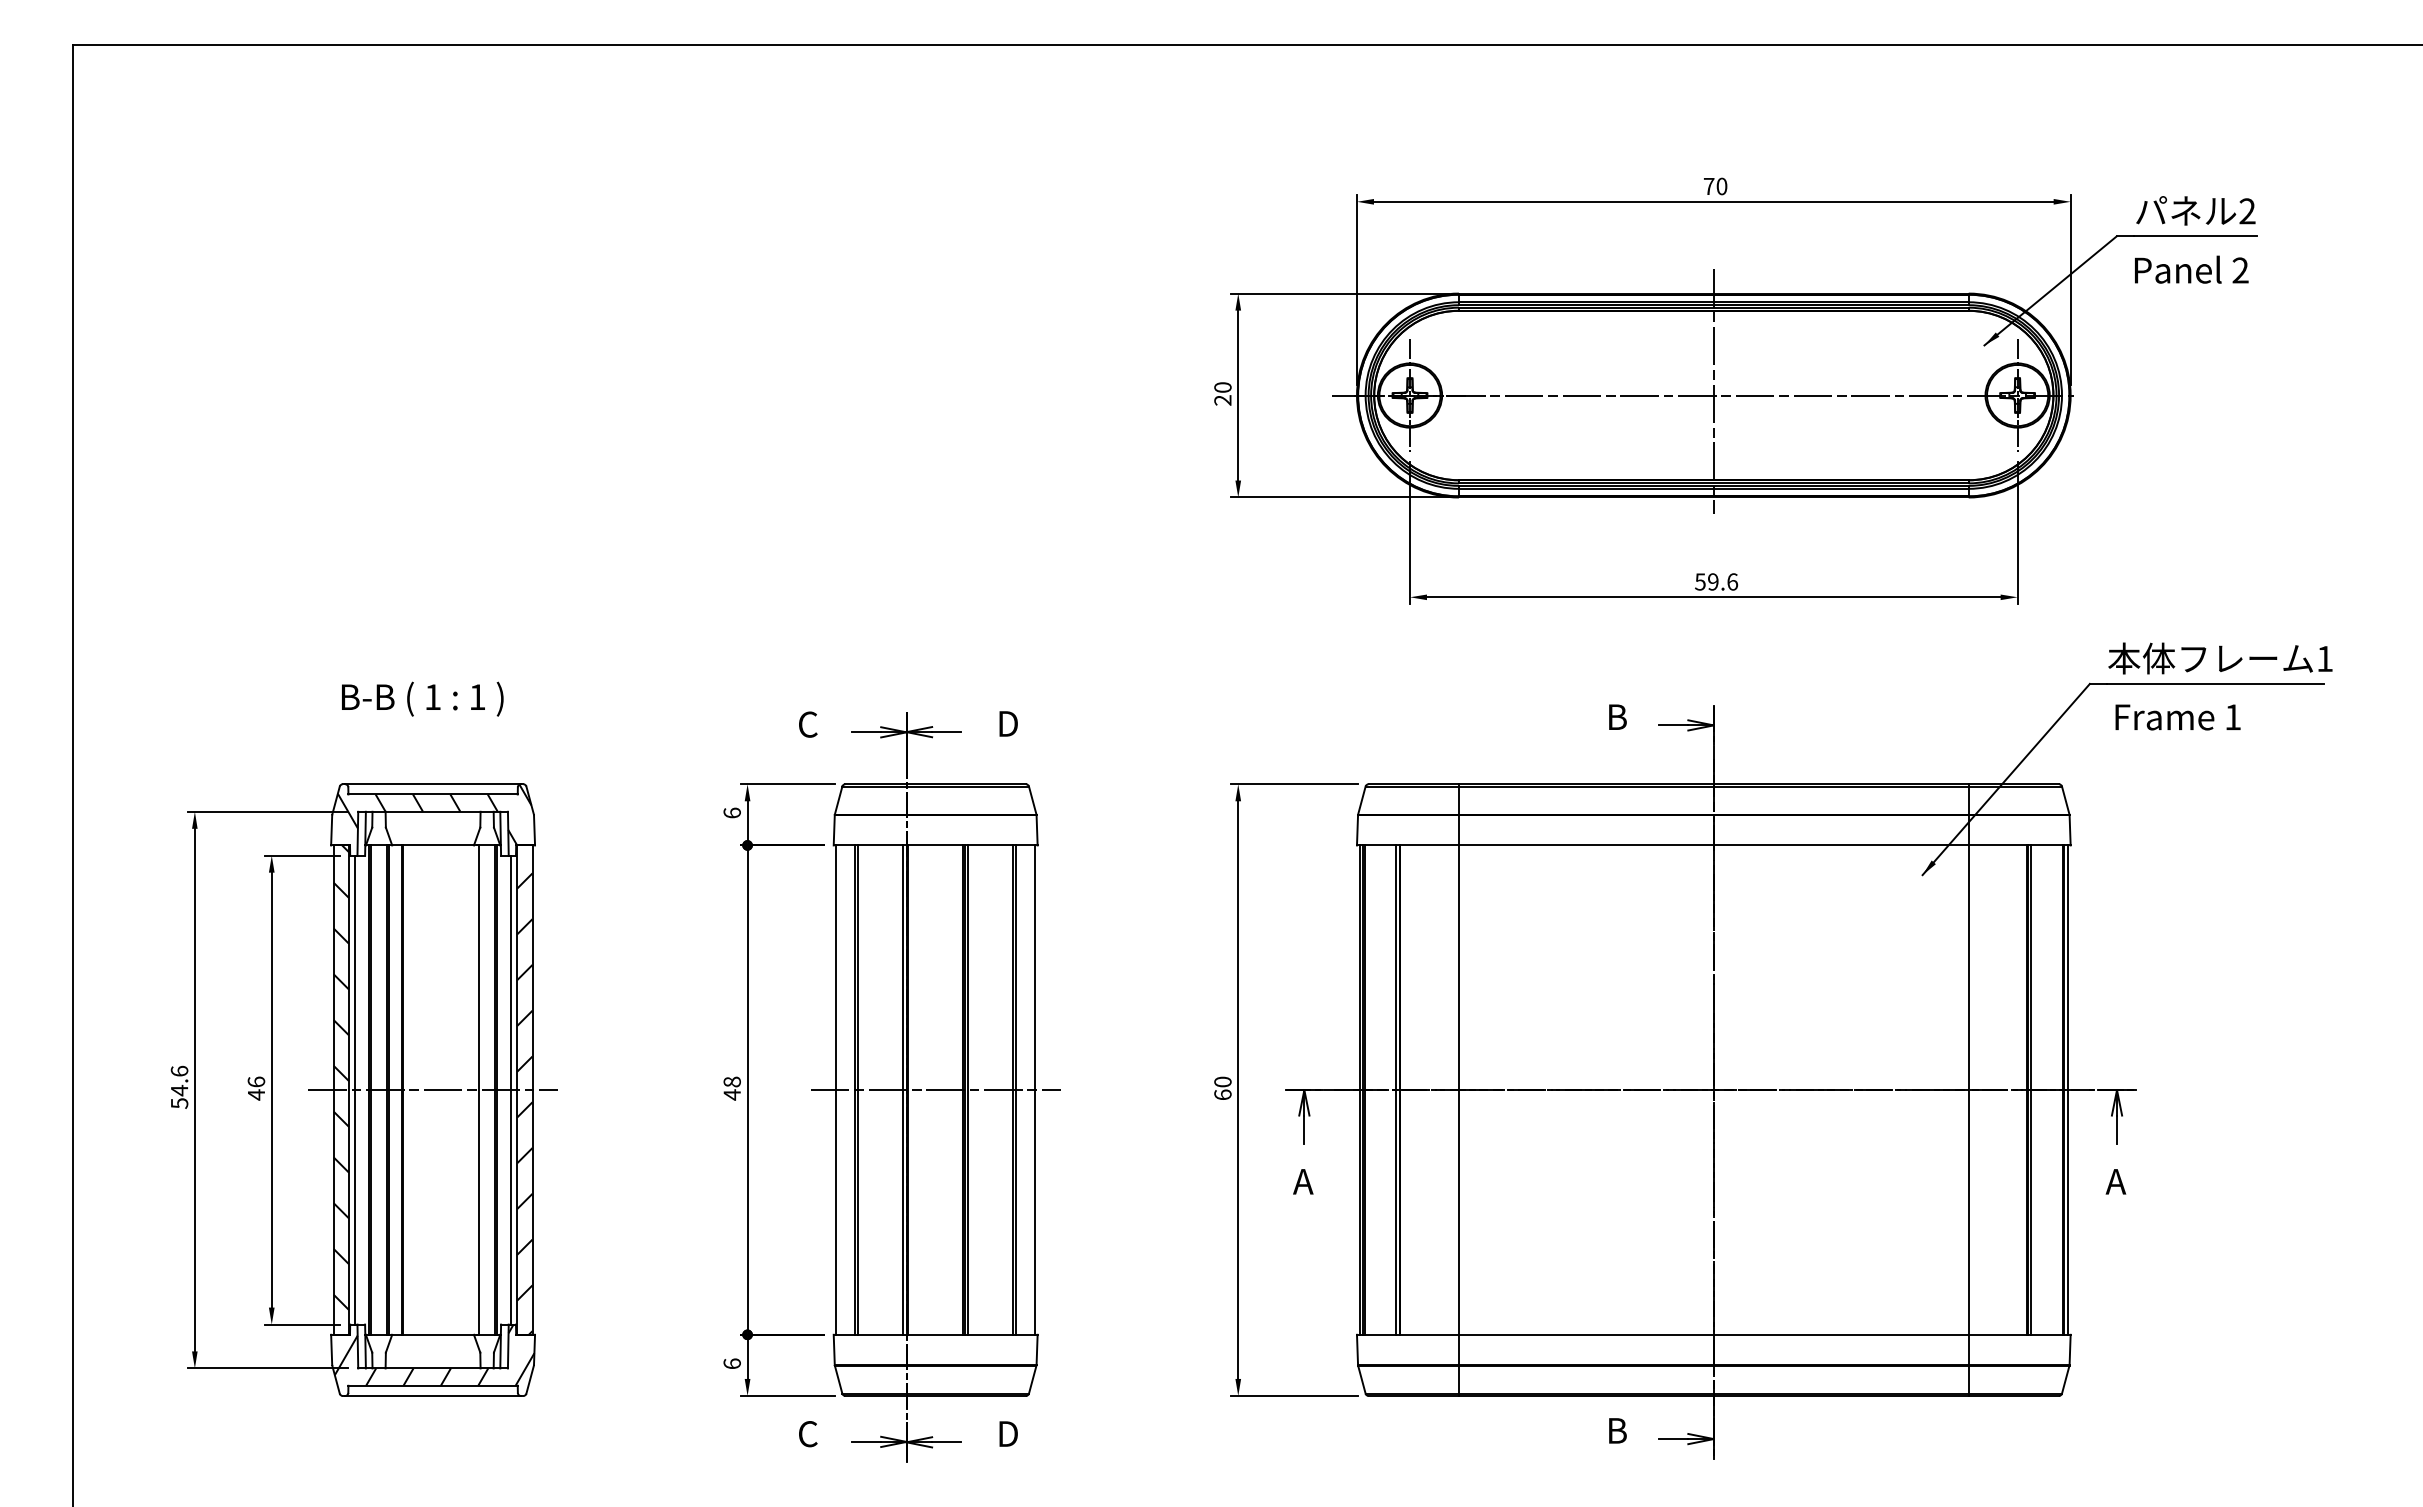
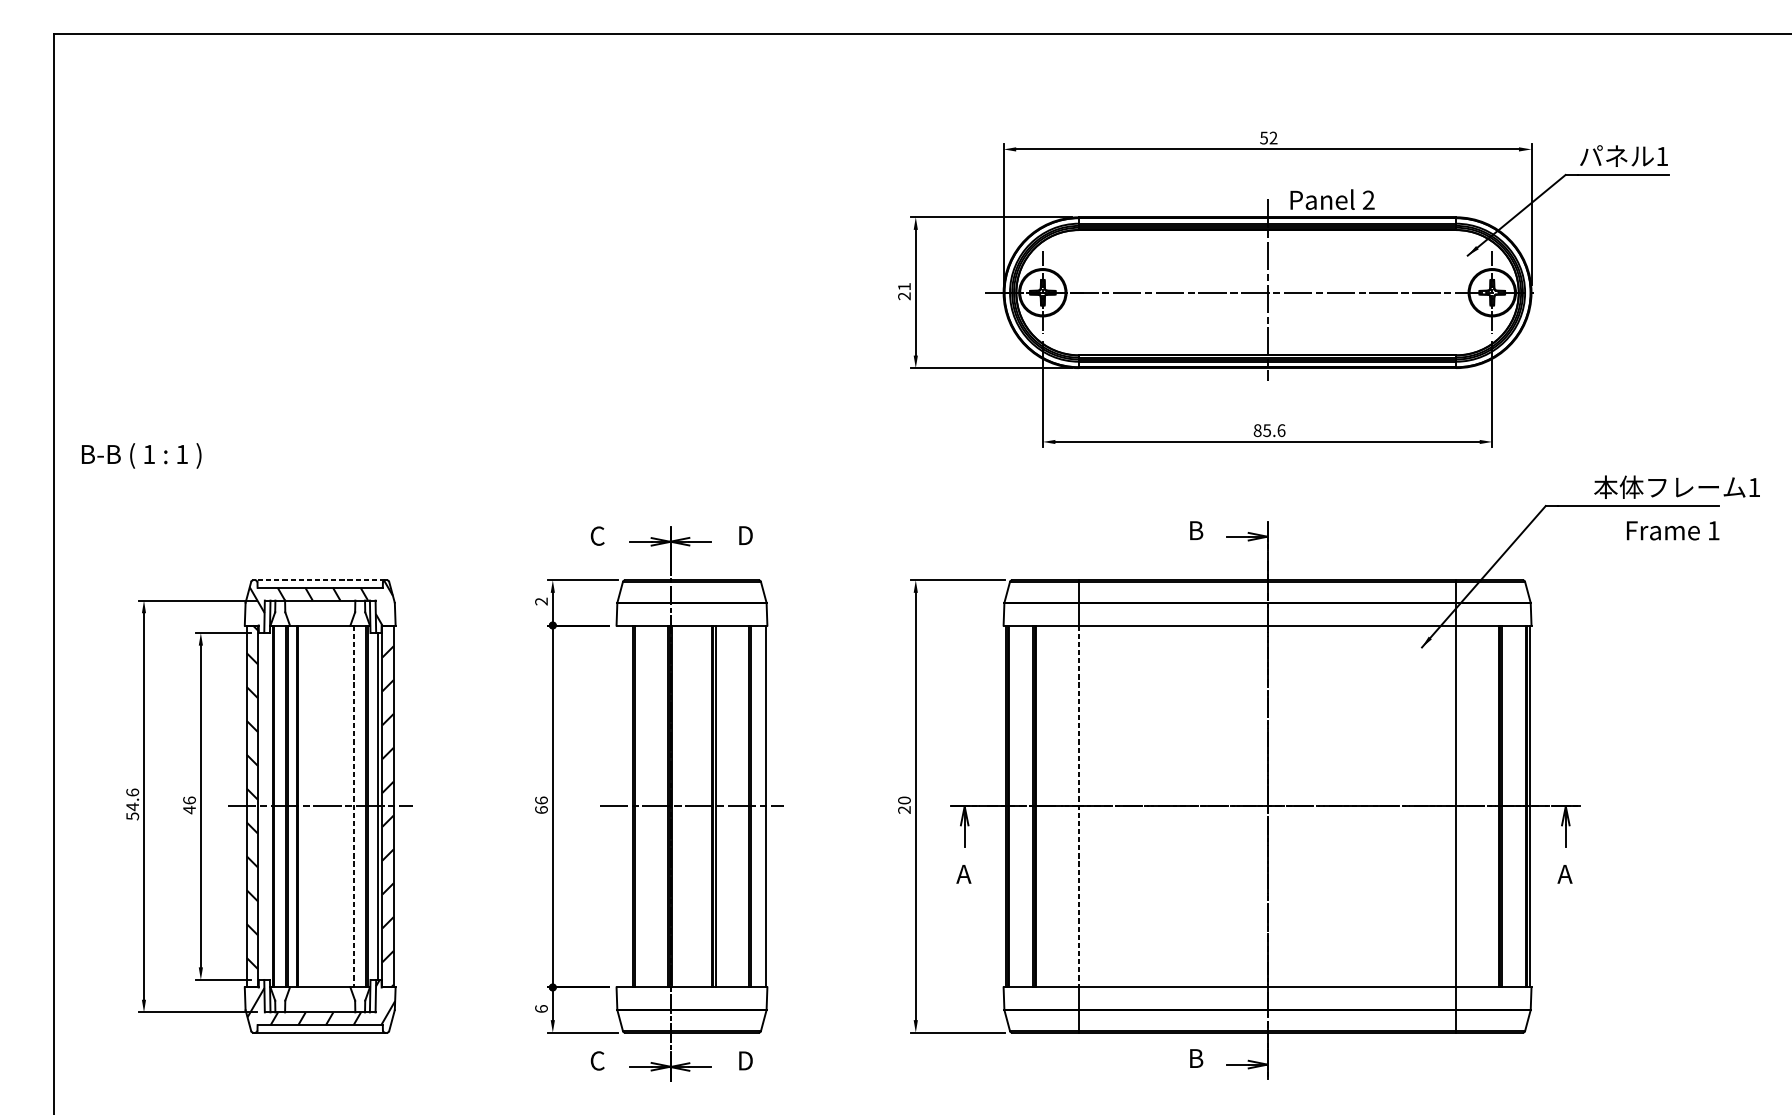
text: (1715, 186) -> (1268, 138), 70 -> 52
text: (2247, 211) -> (1662, 156), 2 -> 1
text: (2191, 269) -> (1332, 199), moved
text: (1222, 387) -> (904, 286), 20 -> 21
text: (1706, 581) -> (1262, 430), 59.6 -> 85.6
text: (2220, 658) -> (1677, 487), moved
text: (422, 698) -> (141, 455), moved
text: (2177, 717) -> (1672, 530), moved
line: (433, 784) -> (320, 580), solid -> dashed
text: (731, 812) -> (540, 601), 6 -> 2
text: (731, 1088) -> (540, 805), 48 -> 66
line: (354, 1089) -> (262, 806), removed
line: (836, 1089) -> (618, 806), removed
line: (478, 1090) -> (353, 806), solid -> dashed
line: (1458, 1090) -> (1078, 806), solid -> dashed
text: (1222, 1094) -> (904, 809), 60 -> 20

